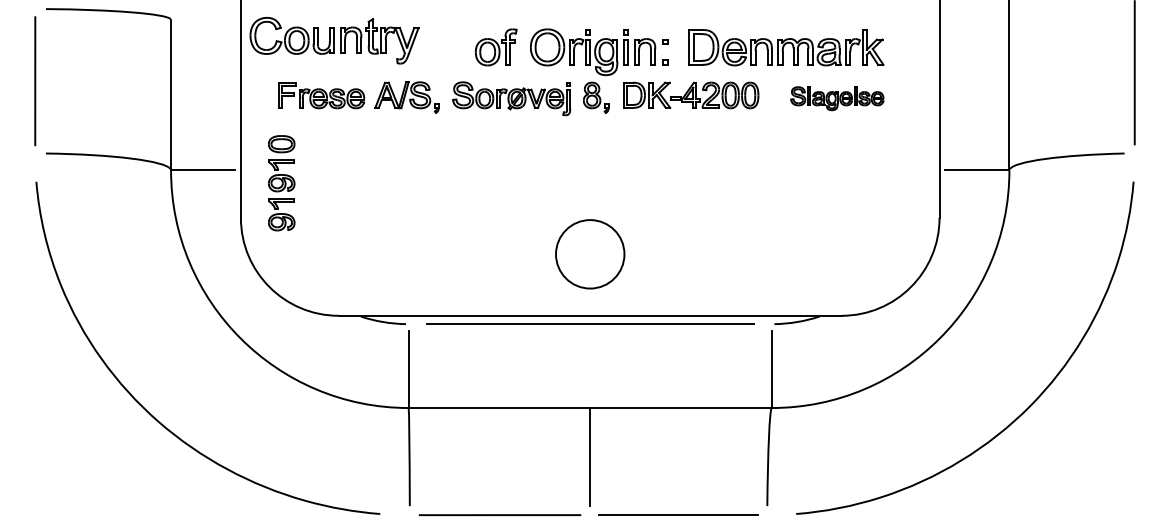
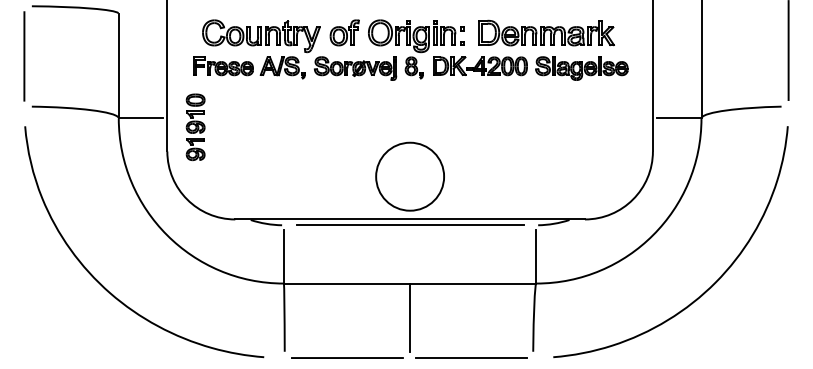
part: (334, 41) -> (261, 36), moved
part: (836, 98) -> (581, 68), size x1.43
circle: (590, 253) -> (410, 176), size x1.43

